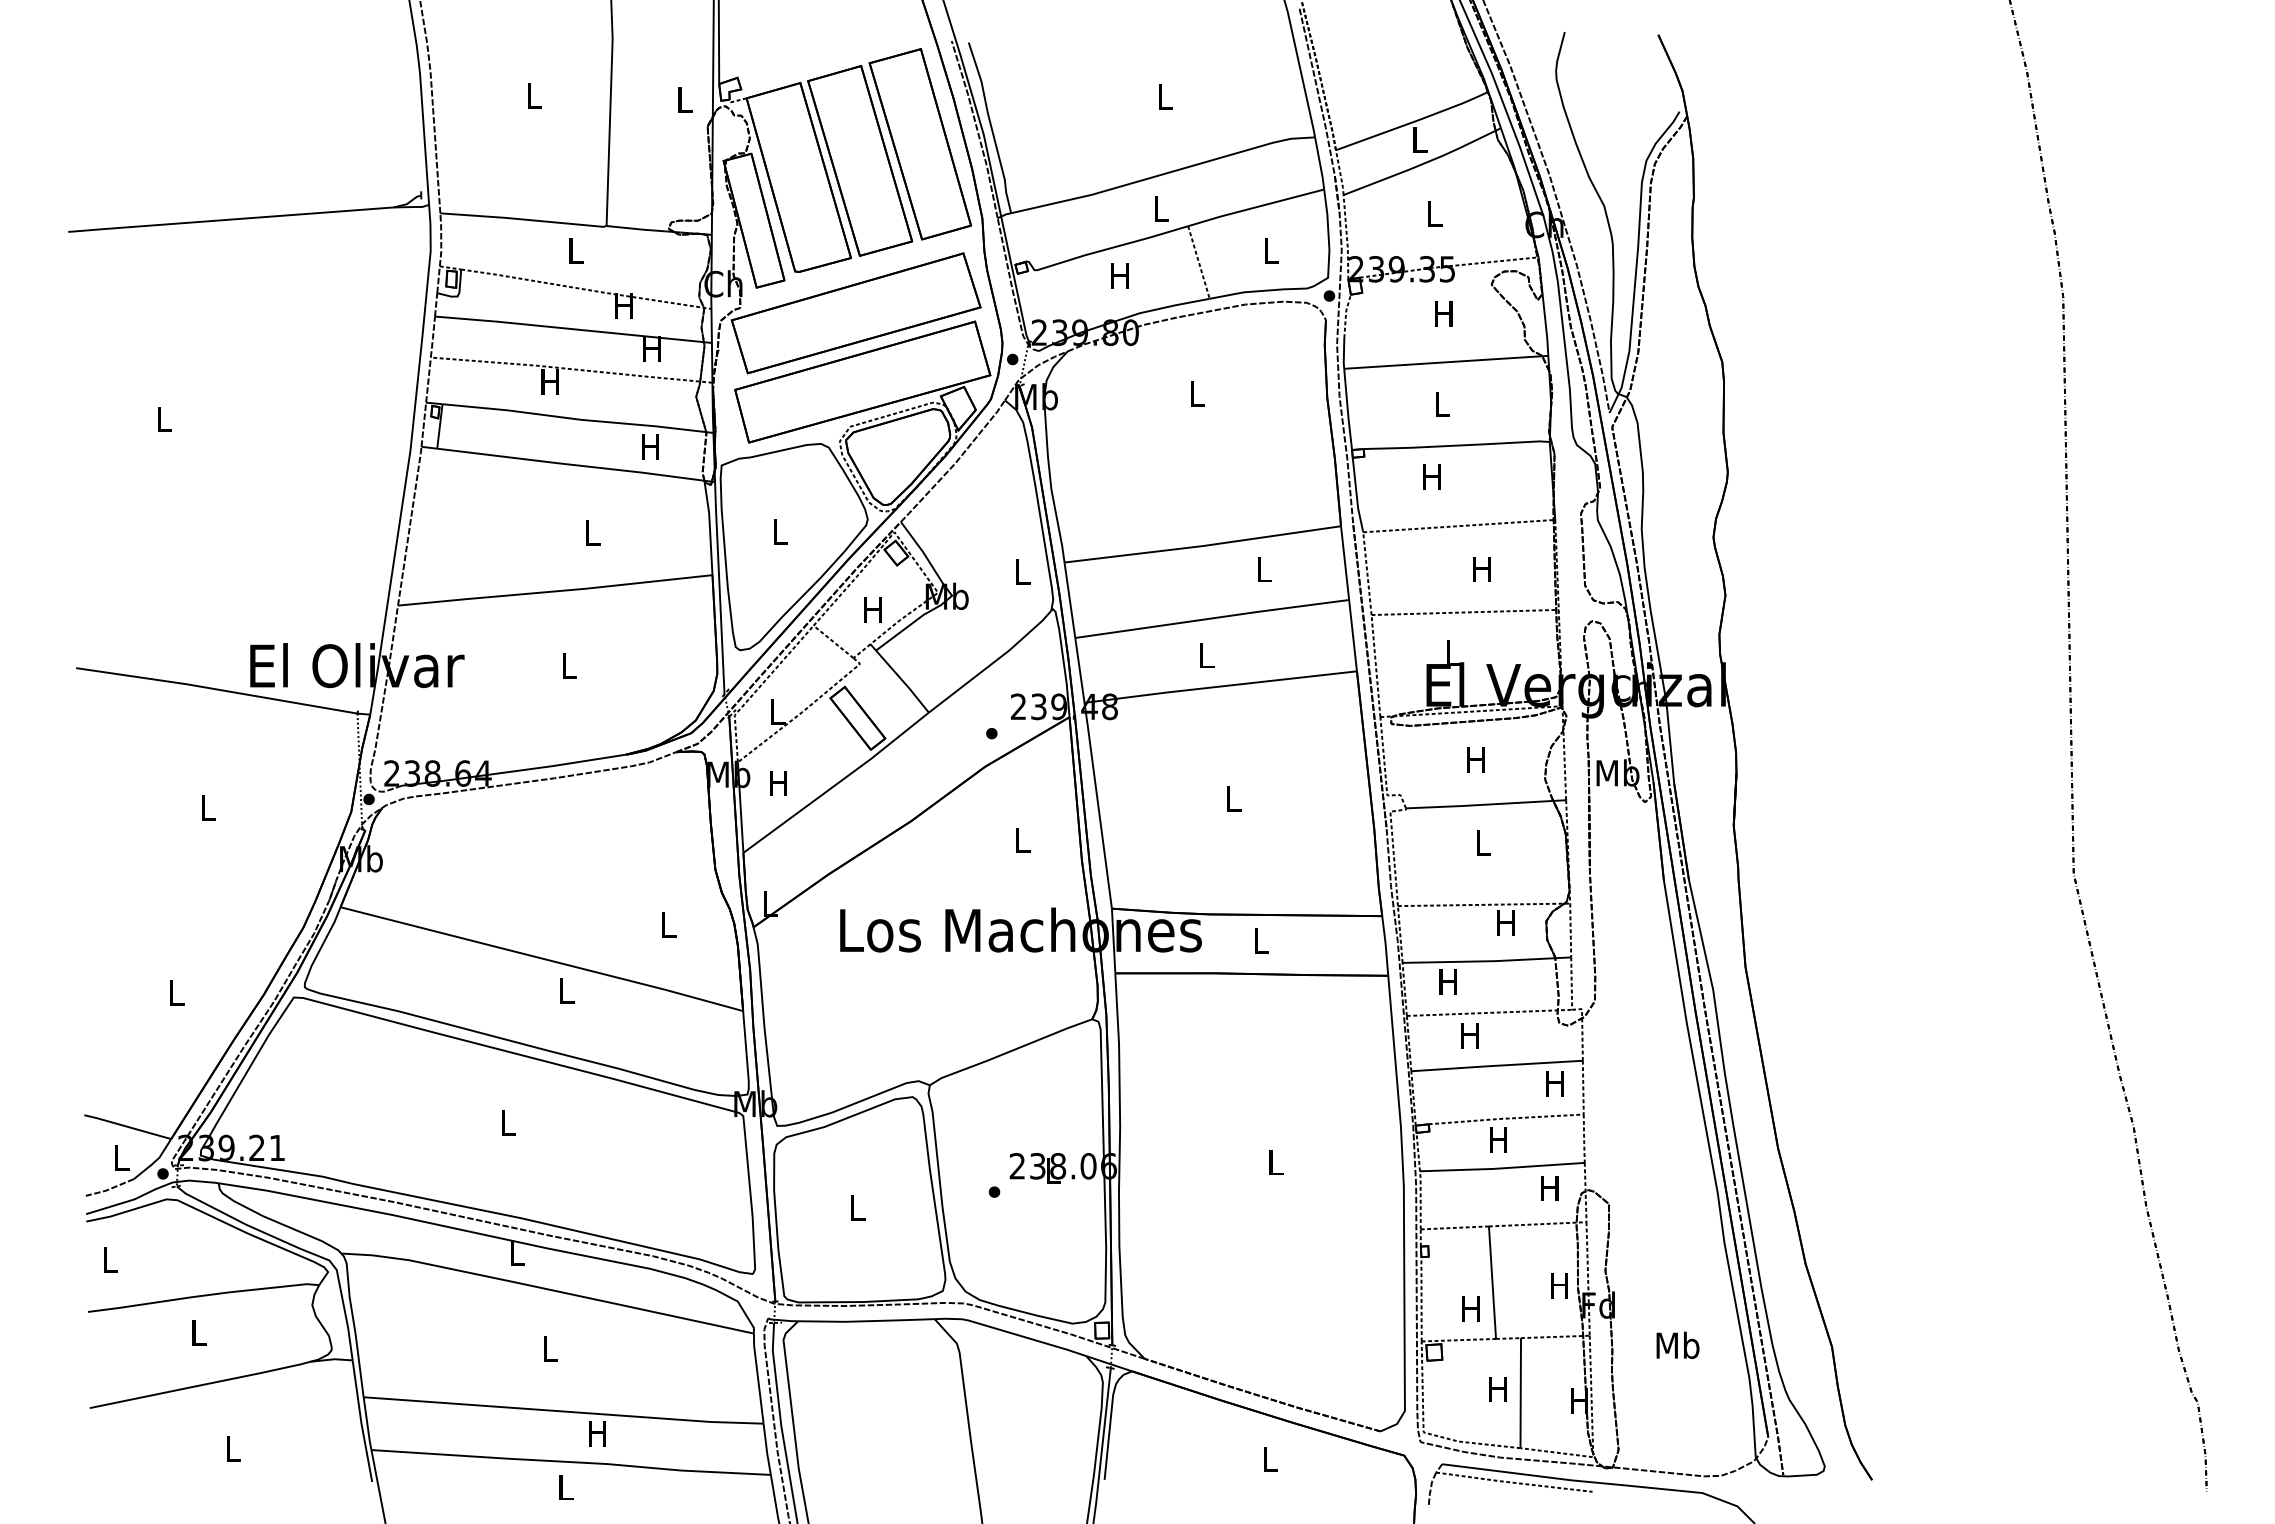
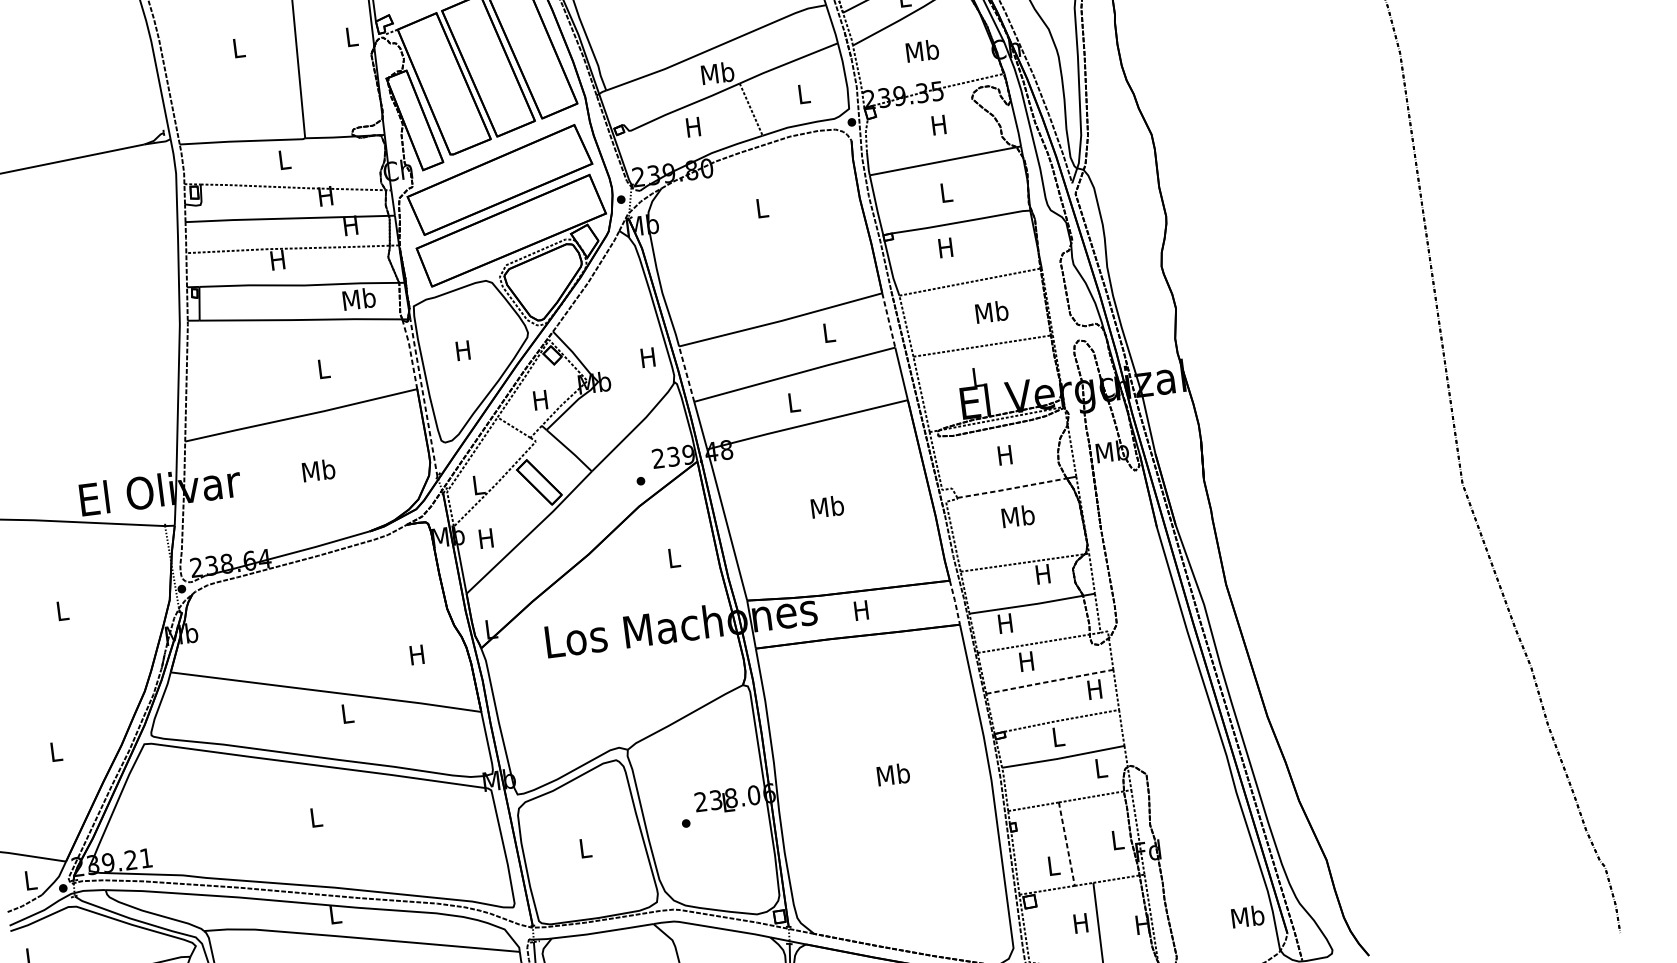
text: (1160, 208) -> (717, 72), L -> Mb
text: (1434, 213) -> (922, 50), L -> Mb
text: (650, 446) -> (358, 298), H -> Mb
line: (709, 527) -> (410, 353), solid -> dashed
text: (779, 531) -> (463, 350), L -> H
line: (1345, 563) -> (889, 320), solid -> dashed
text: (1482, 568) -> (991, 311), H -> Mb
text: (1021, 571) -> (647, 357), L -> H
line: (719, 587) -> (423, 397), solid -> dashed
line: (1069, 599) -> (686, 373), solid -> dashed
text: (568, 665) -> (318, 470), L -> Mb
text: (1233, 798) -> (827, 506), L -> Mb
line: (1479, 805) -> (1012, 488), solid -> dashed
text: (1482, 842) -> (1017, 516), L -> Mb
text: (667, 924) -> (416, 654), L -> H
text: (1260, 940) -> (861, 610), L -> H
line: (1385, 945) -> (955, 602), solid -> dashed
line: (1497, 1065) -> (1050, 681), solid -> dashed
text: (1498, 1139) -> (1057, 736), H -> L
text: (1275, 1161) -> (893, 774), L -> Mb
text: (1549, 1188) -> (1100, 768), H -> L
line: (1492, 1283) -> (1066, 844), solid -> dashed
text: (1559, 1285) -> (1117, 839), H -> L
text: (1470, 1308) -> (1052, 865), H -> L
text: (1677, 1344) -> (1247, 916), moved

